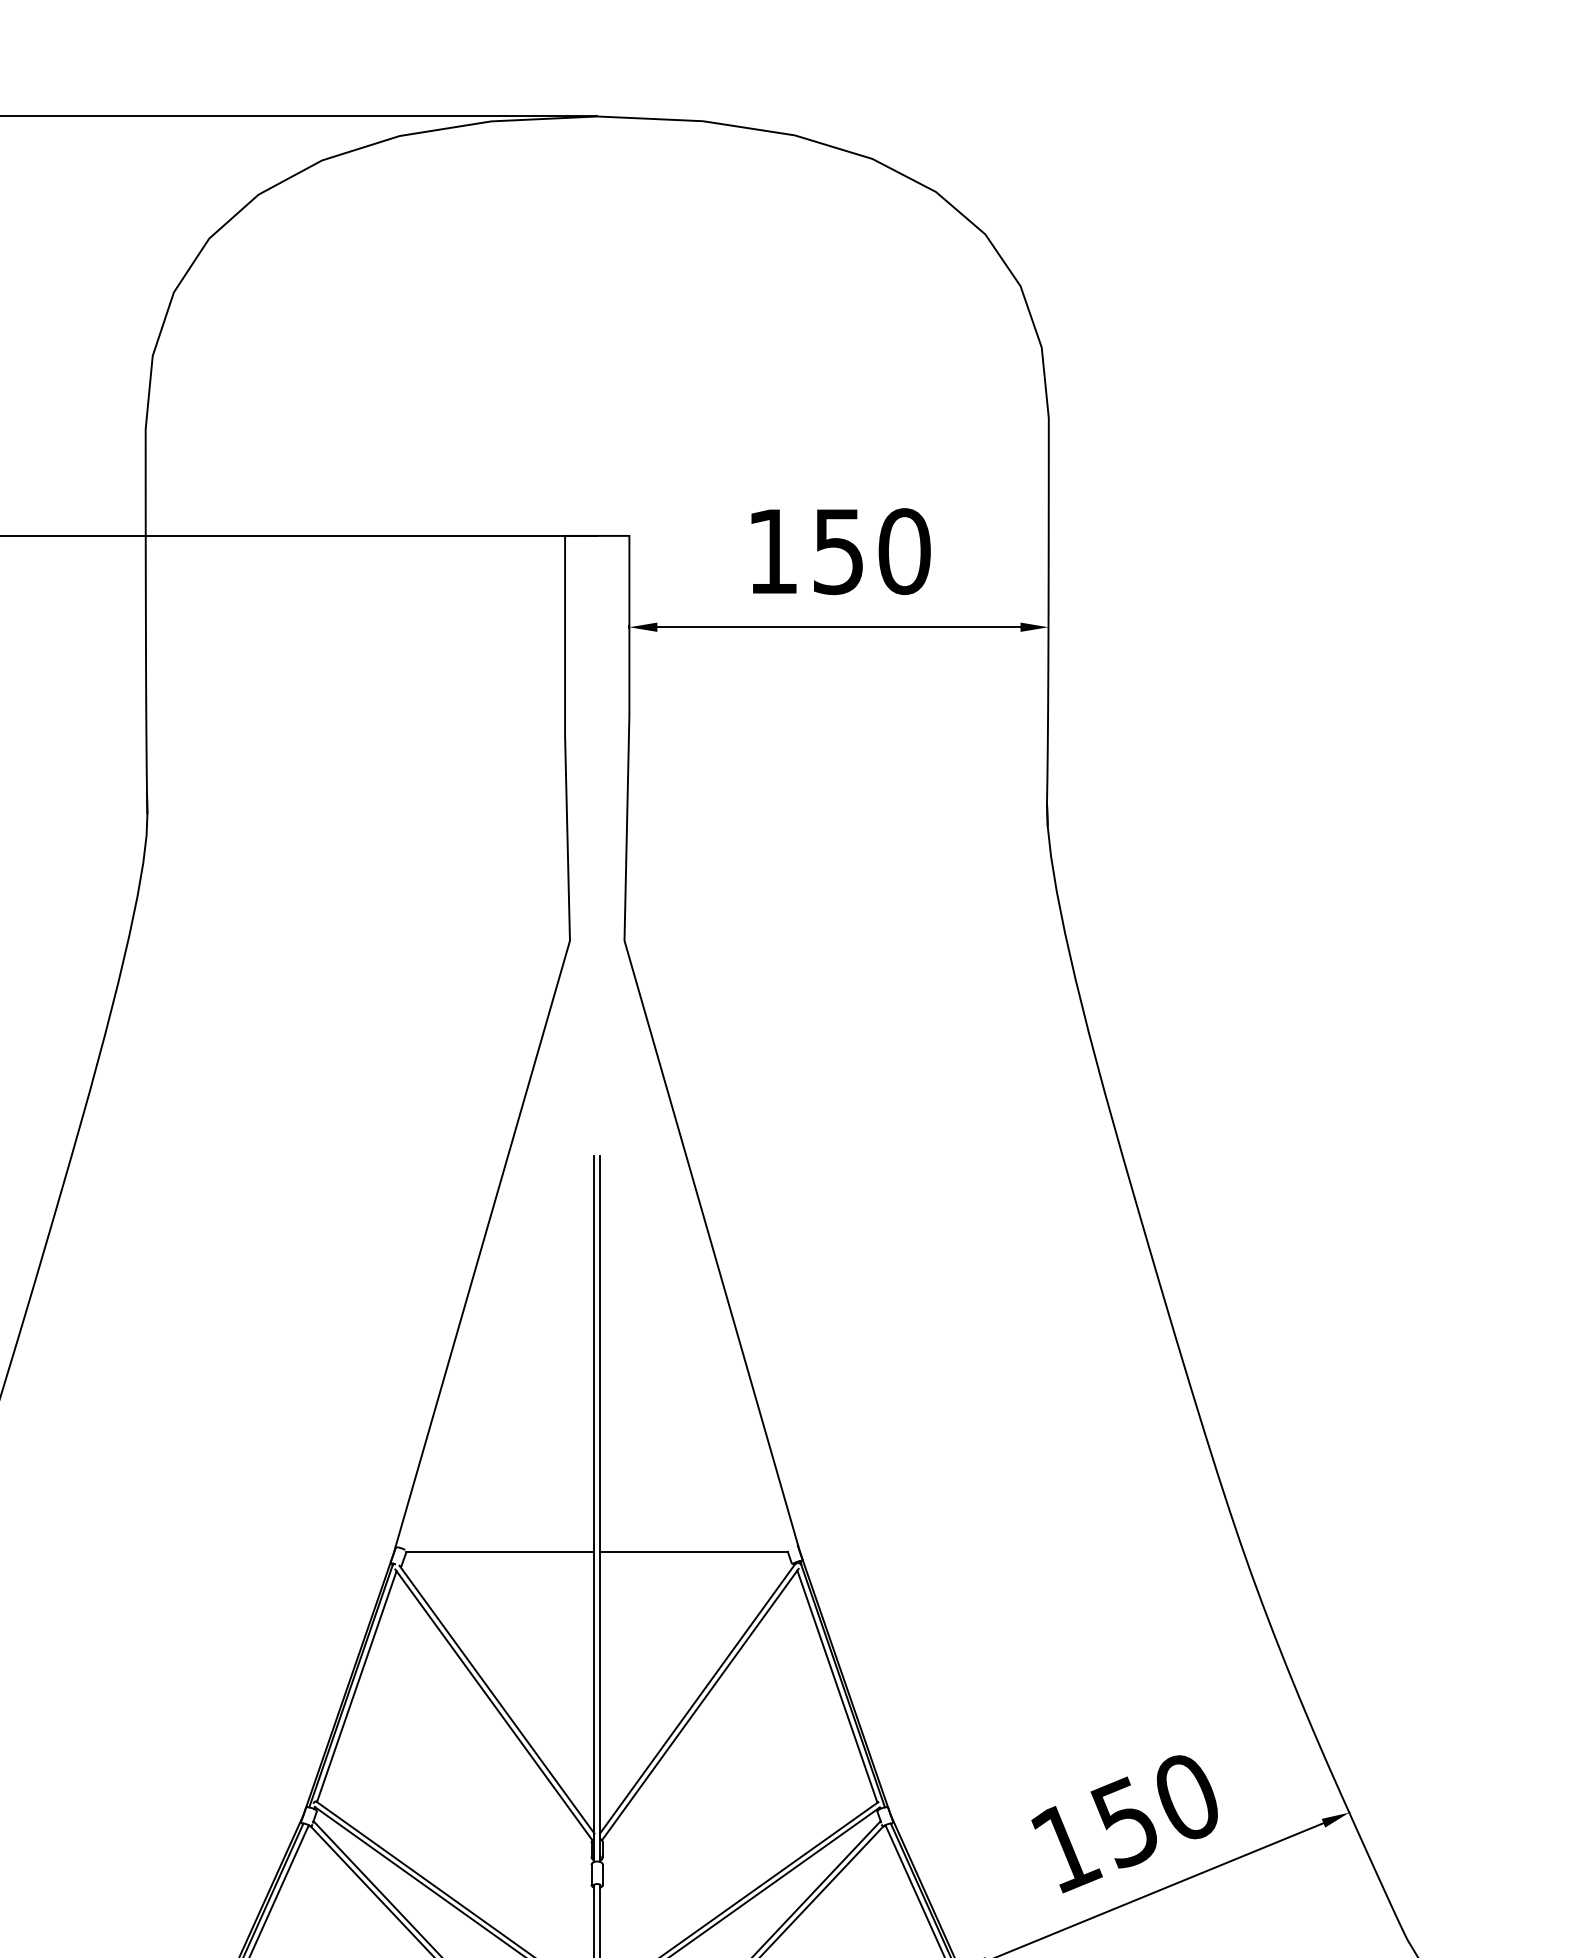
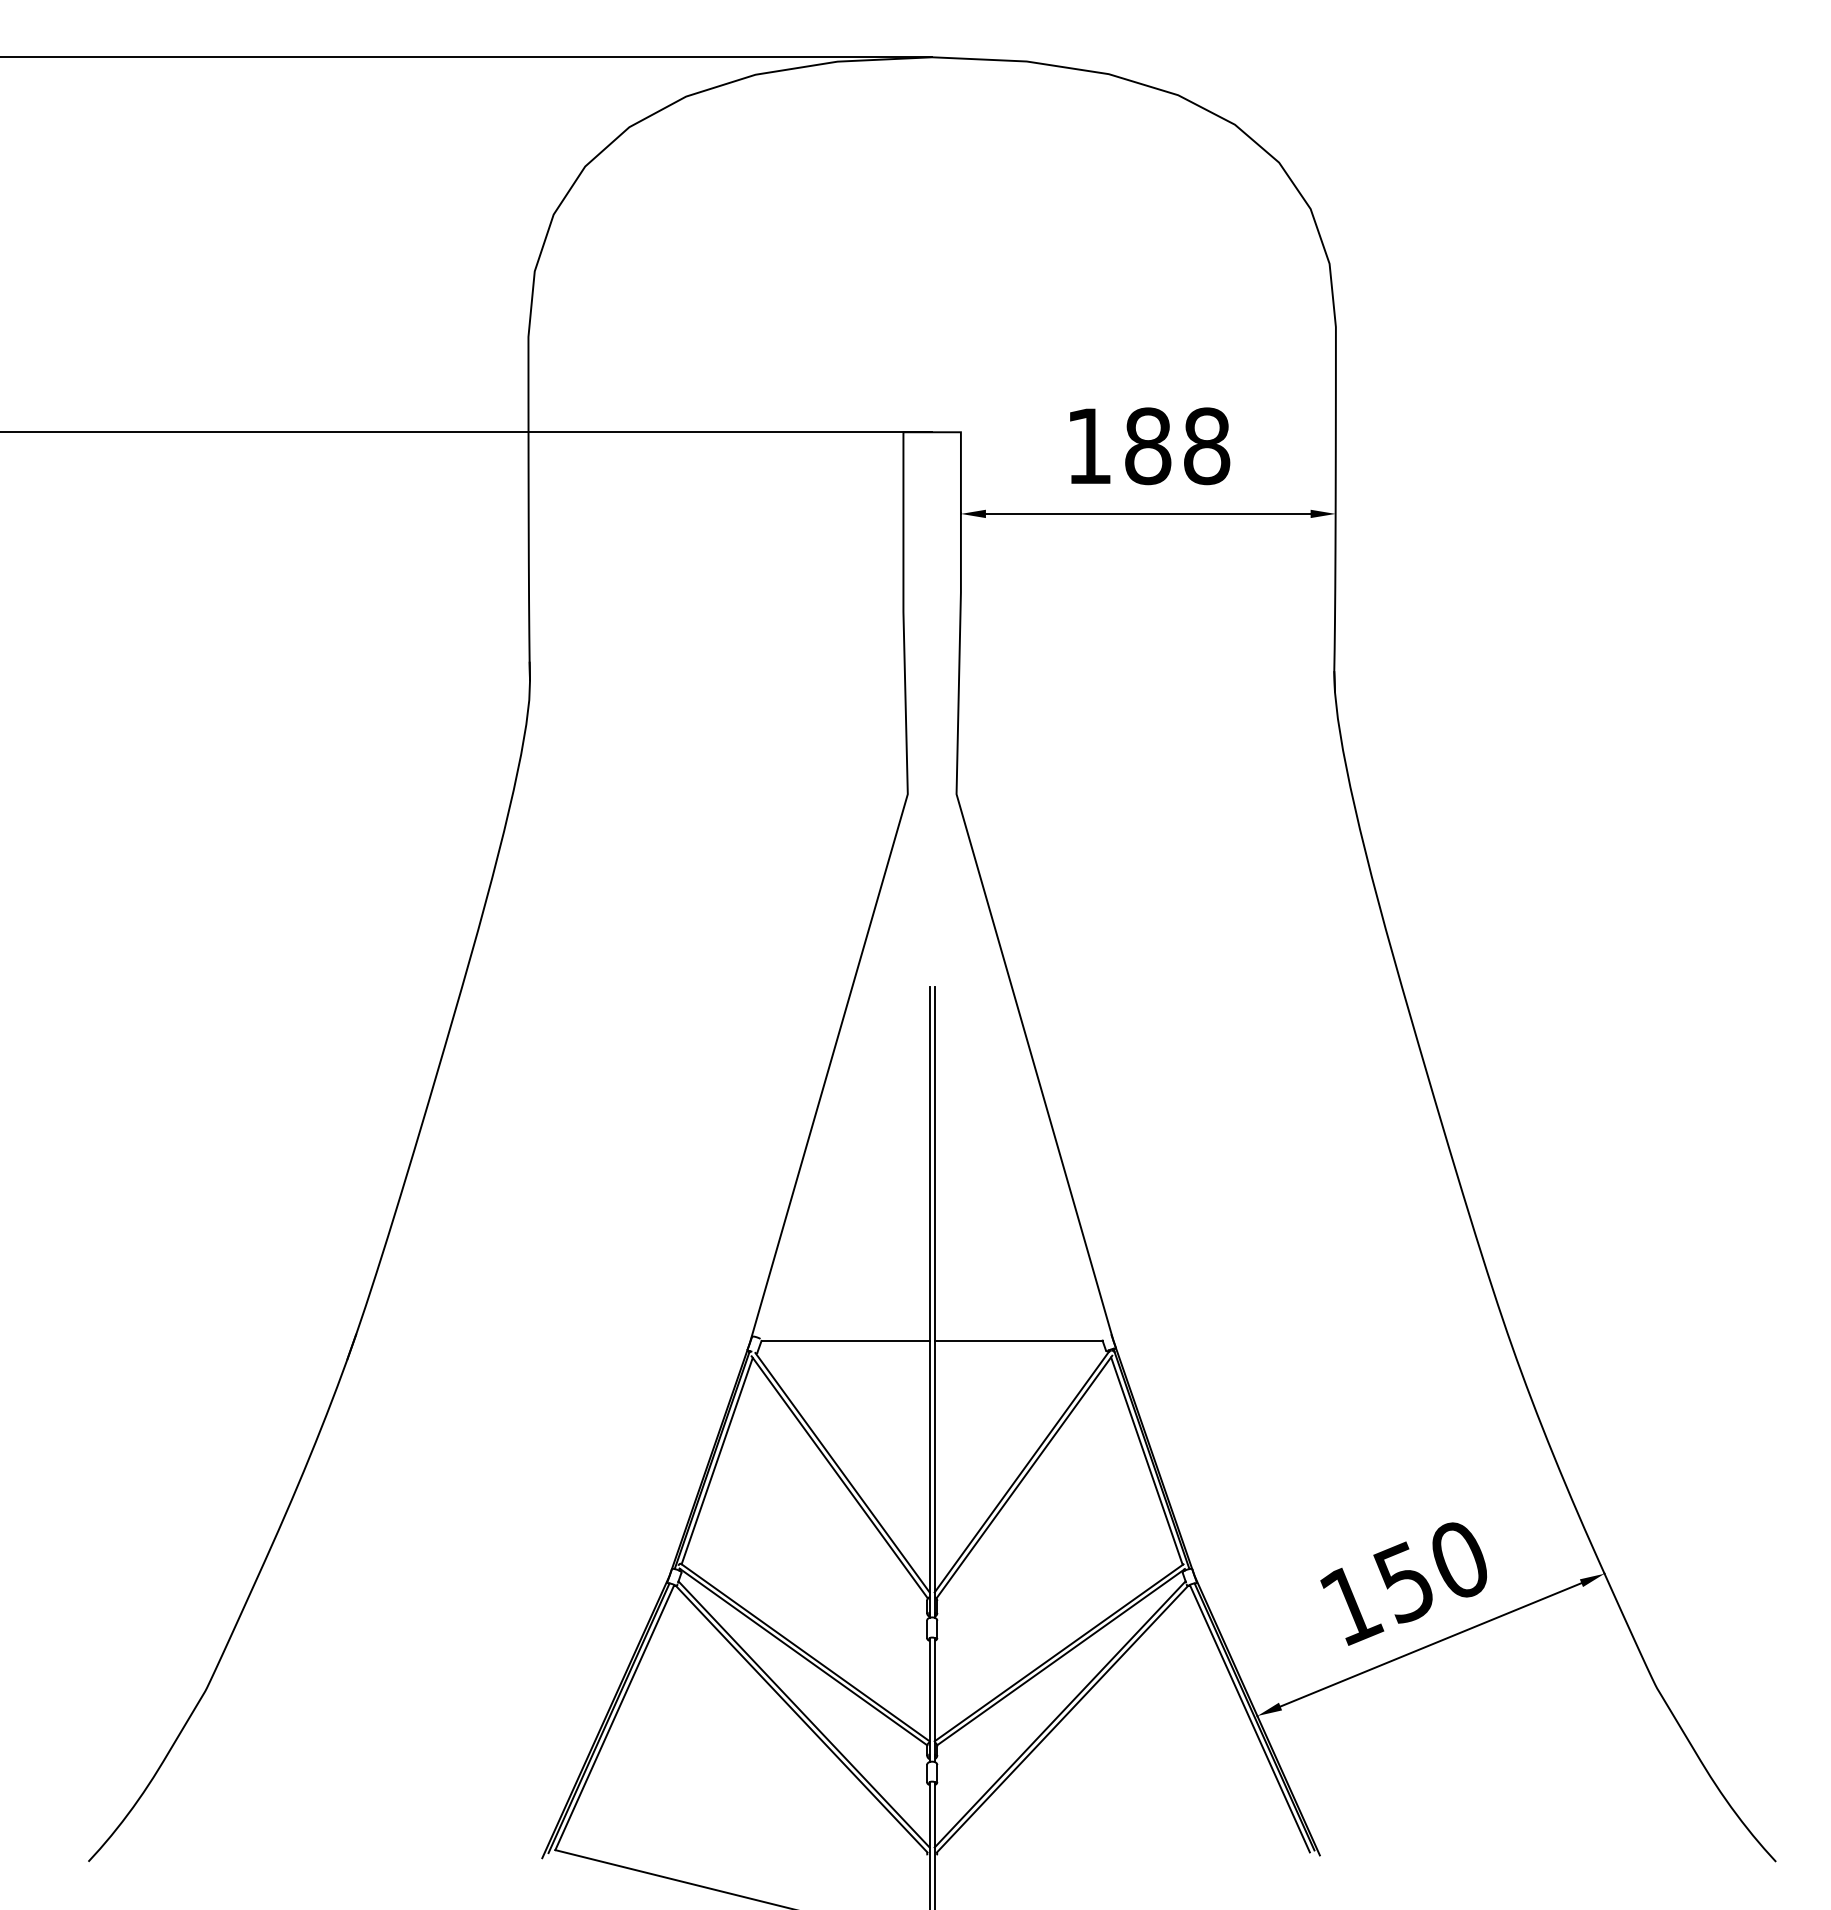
text: (871, 551) -> (1177, 446), 150 -> 188

